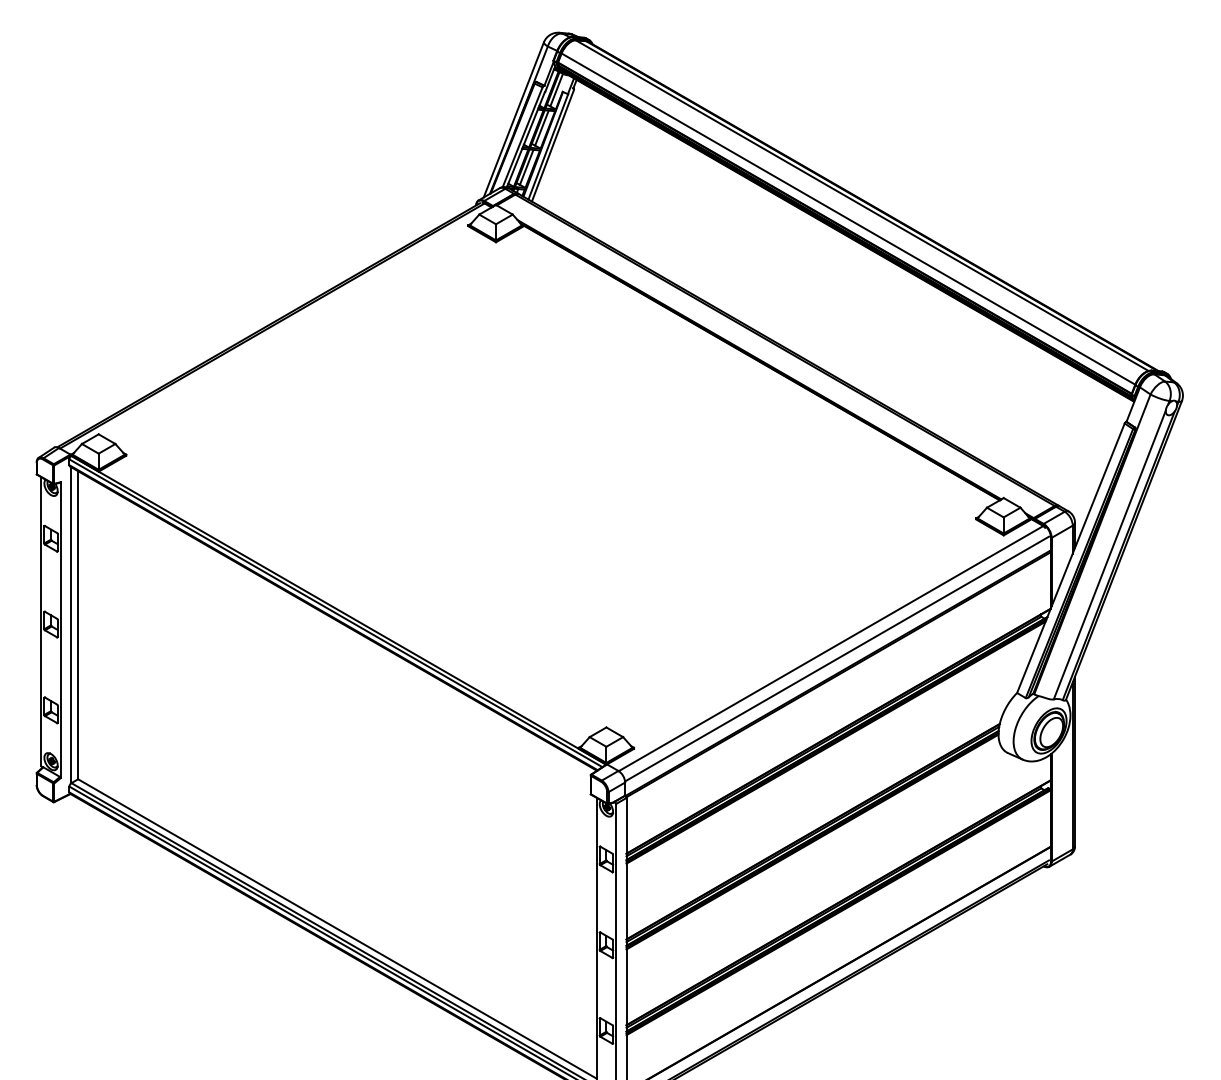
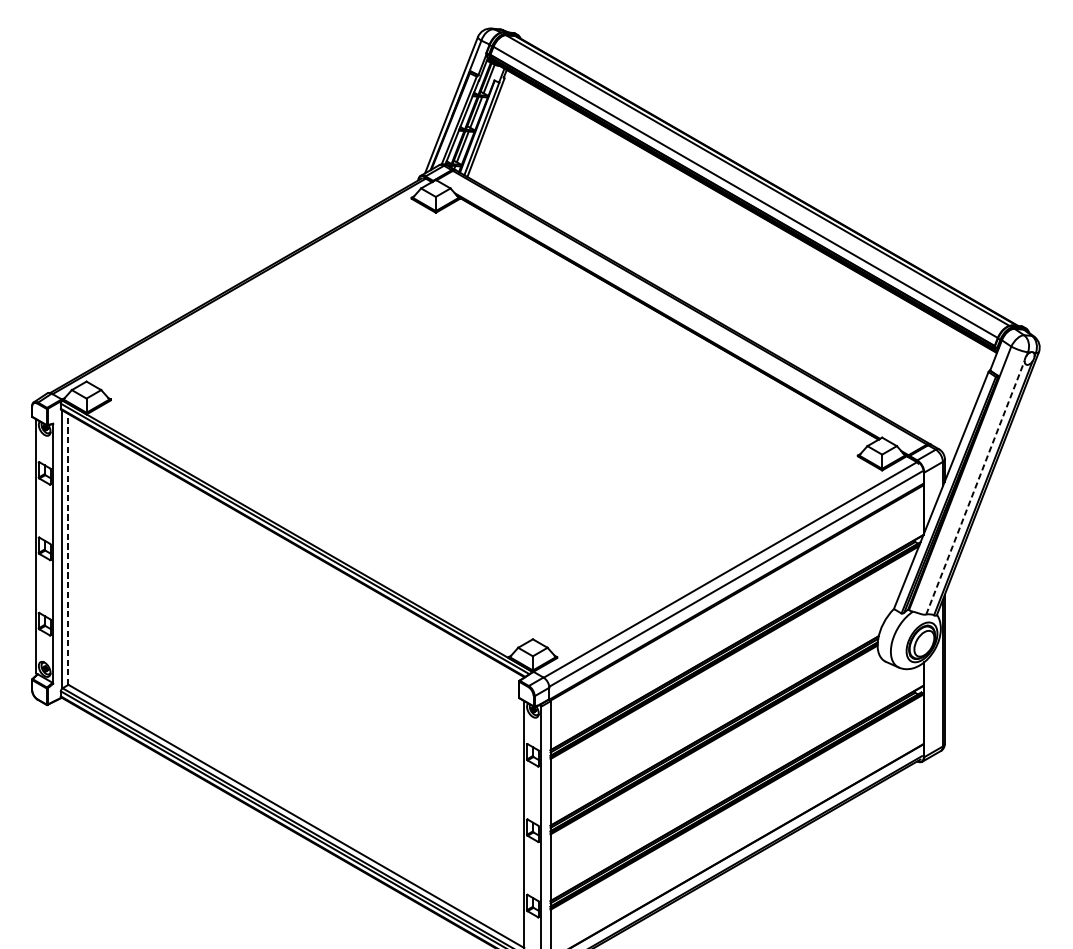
line: (1109, 555) -> (975, 488), solid -> dashed
line: (77, 624) -> (67, 548), solid -> dashed

